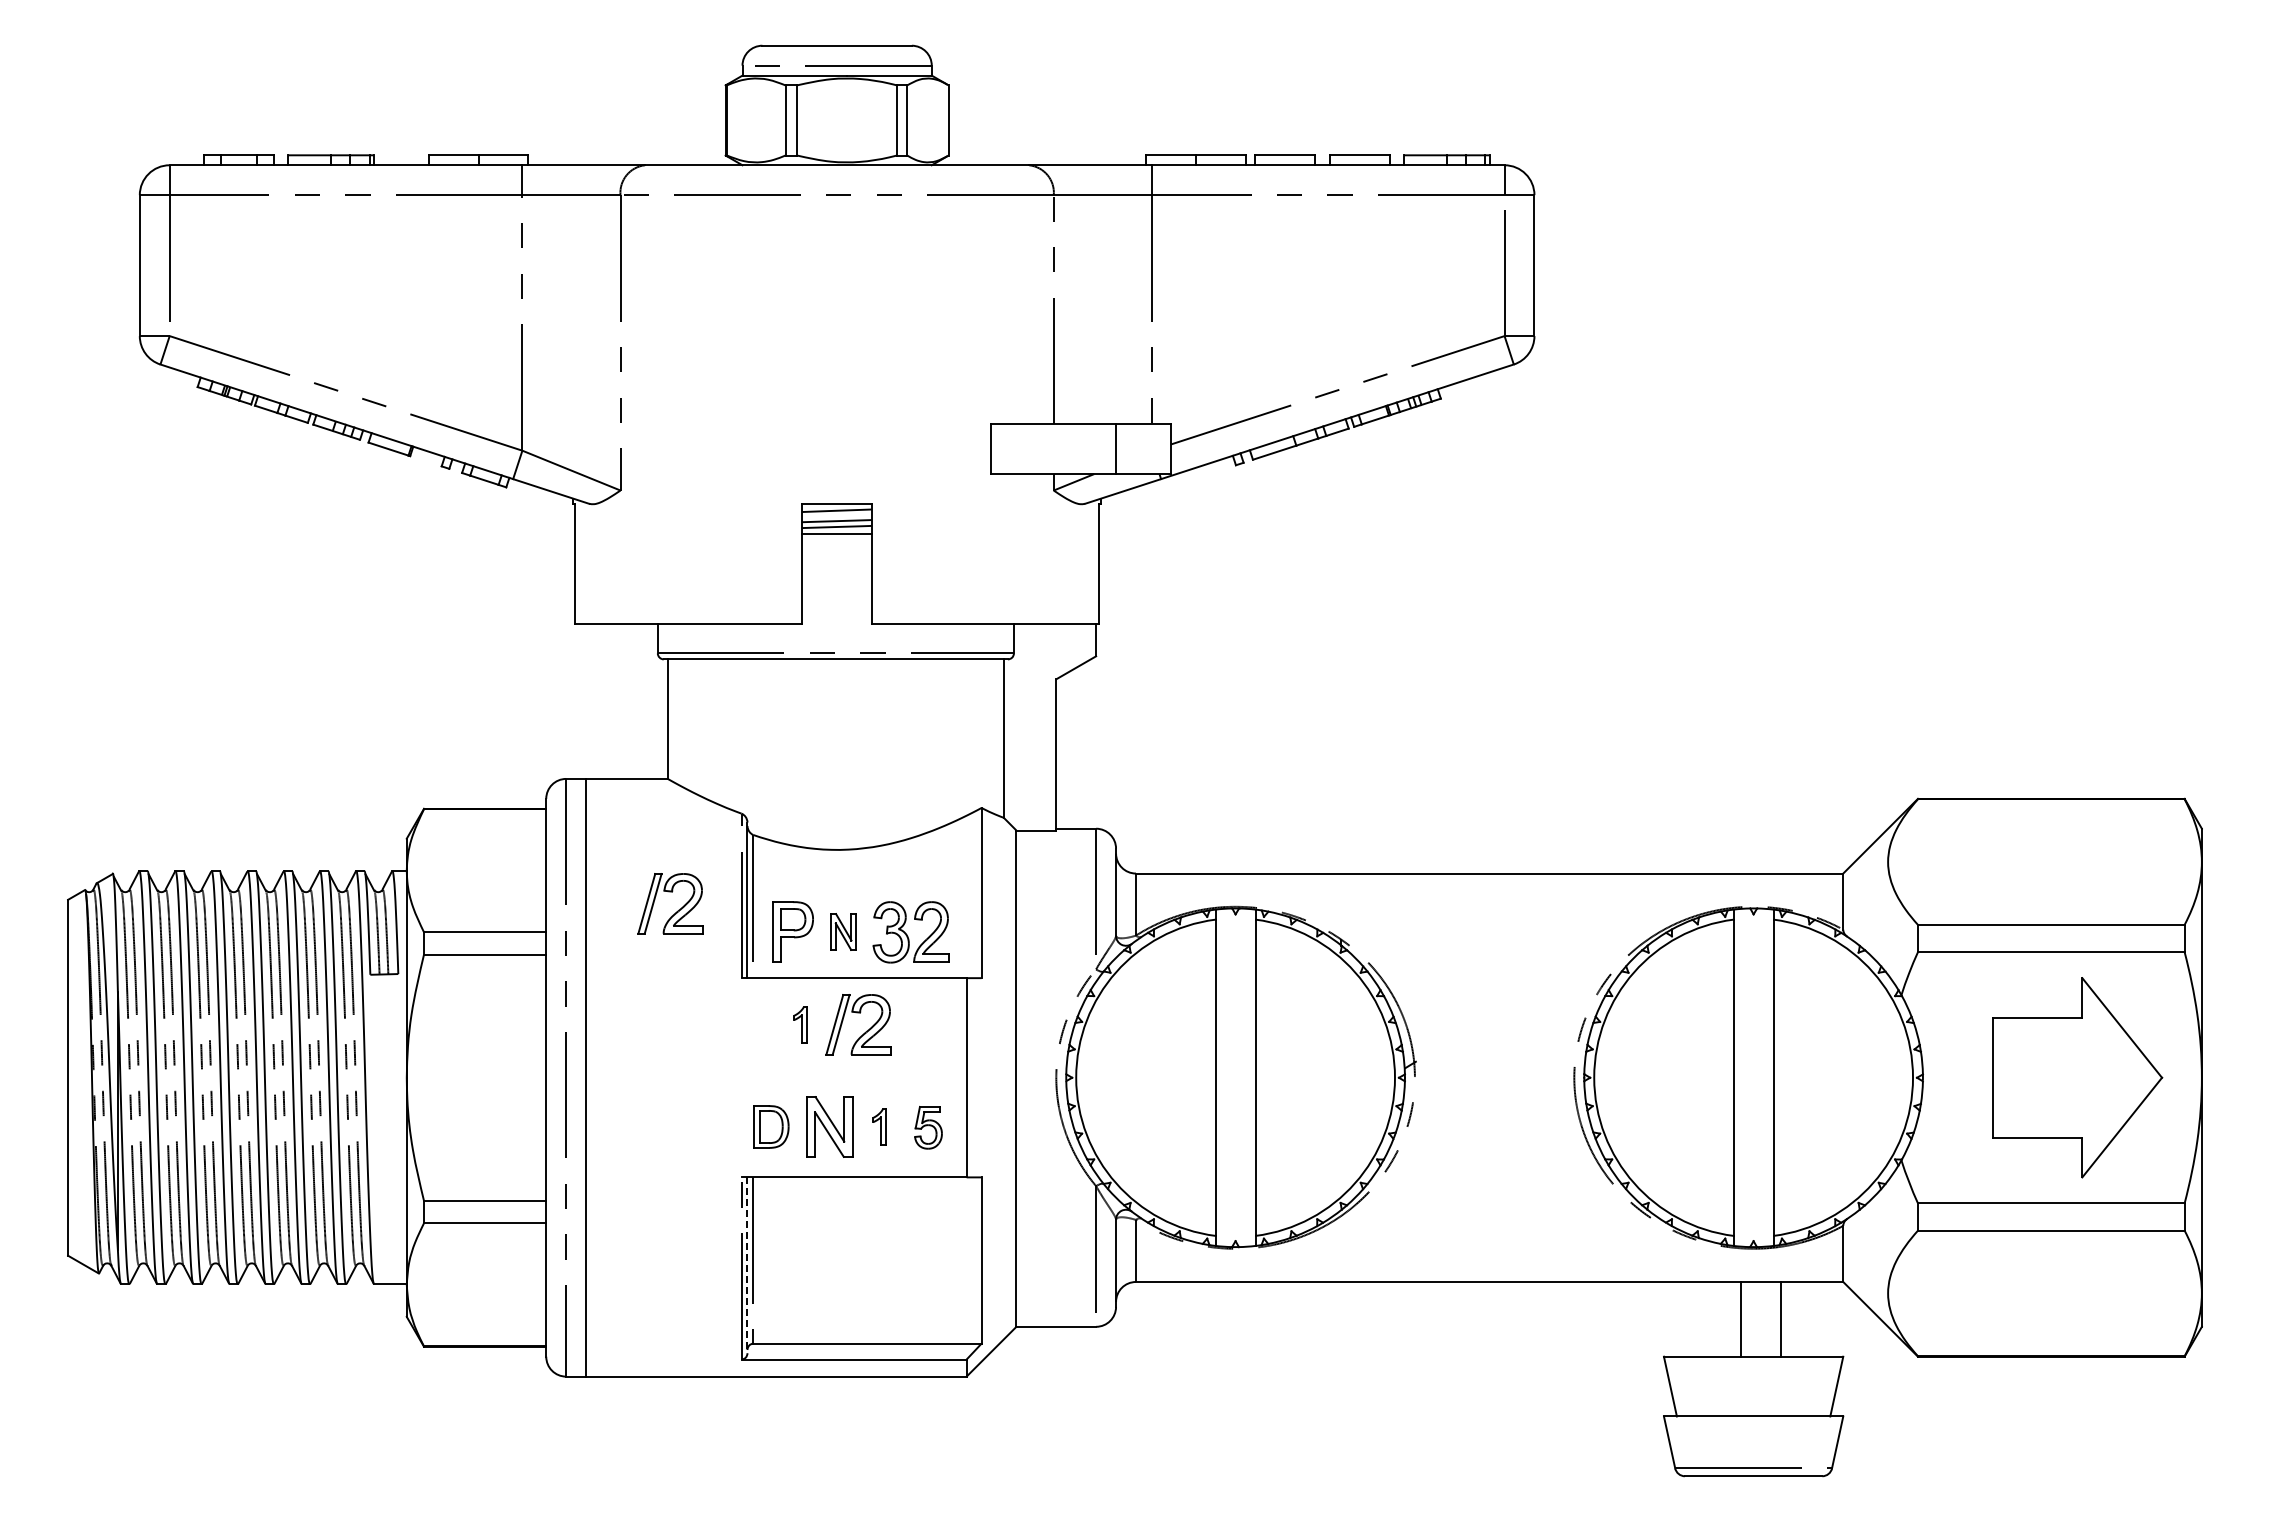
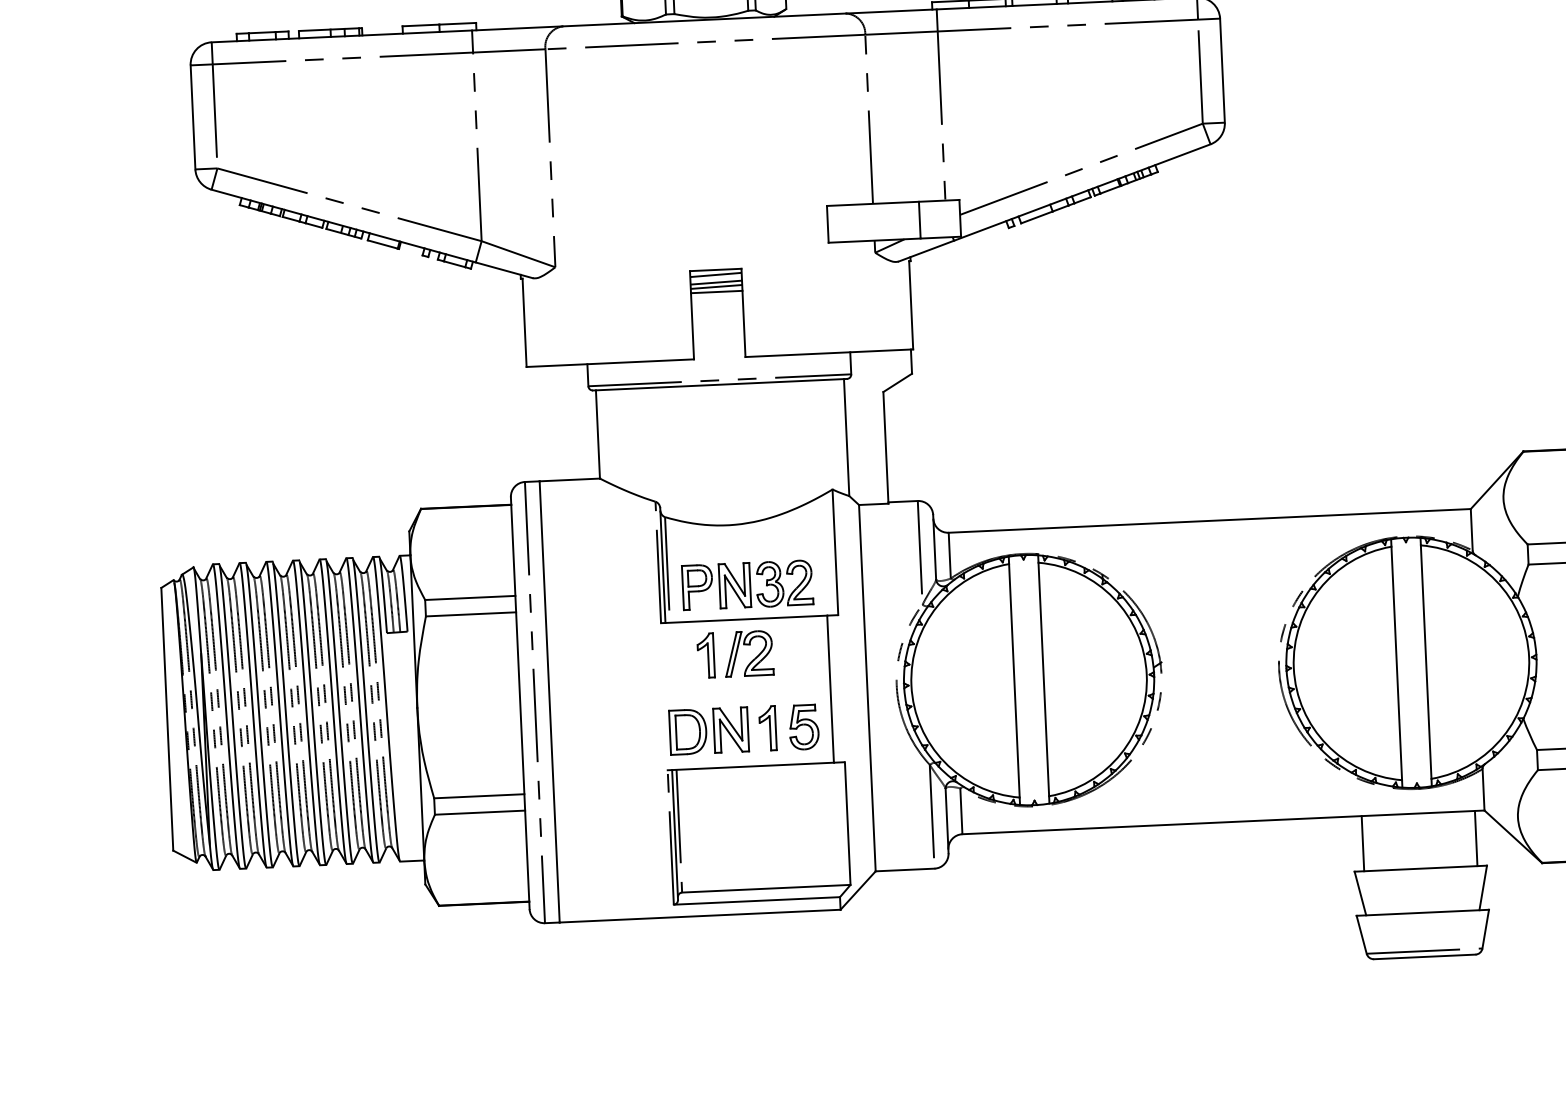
part: (677, 910) -> (611, 575), removed
part: (843, 931) -> (734, 585), size x1.67
part: (800, 1024) -> (706, 655), size x1.67
part: (771, 1126) -> (688, 731), size x1.43
part: (879, 1126) -> (767, 728), size x1.67
part: (928, 1127) -> (804, 727), size x1.43
line: (747, 1265) -> (675, 835), dashed -> solid
line: (1740, 1318) -> (1362, 843), moved
line: (1781, 1318) -> (1476, 837), moved

